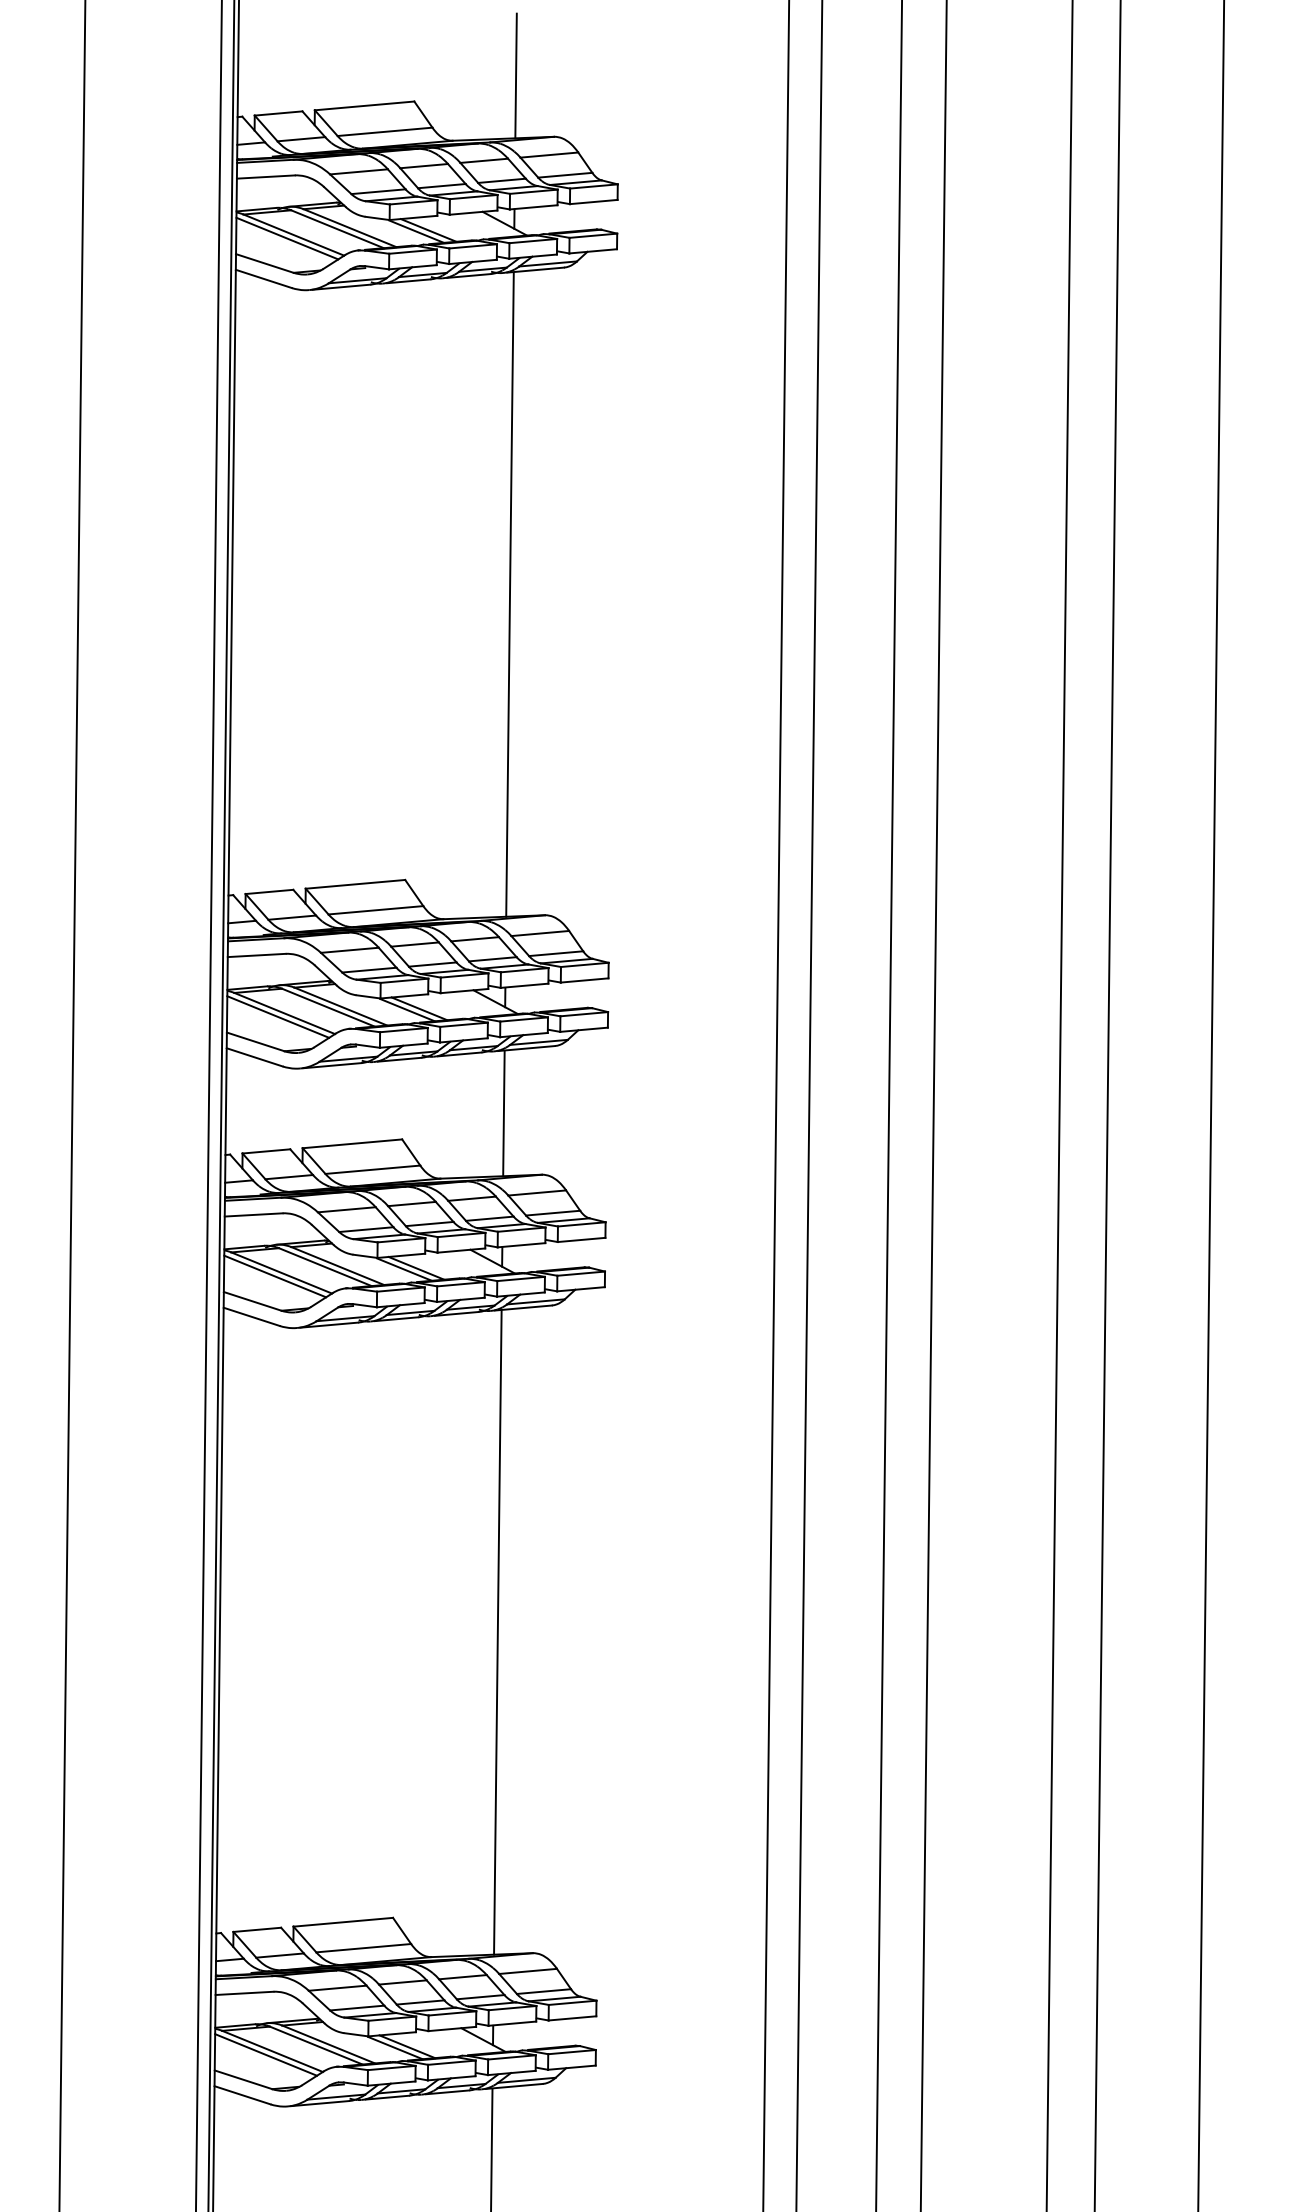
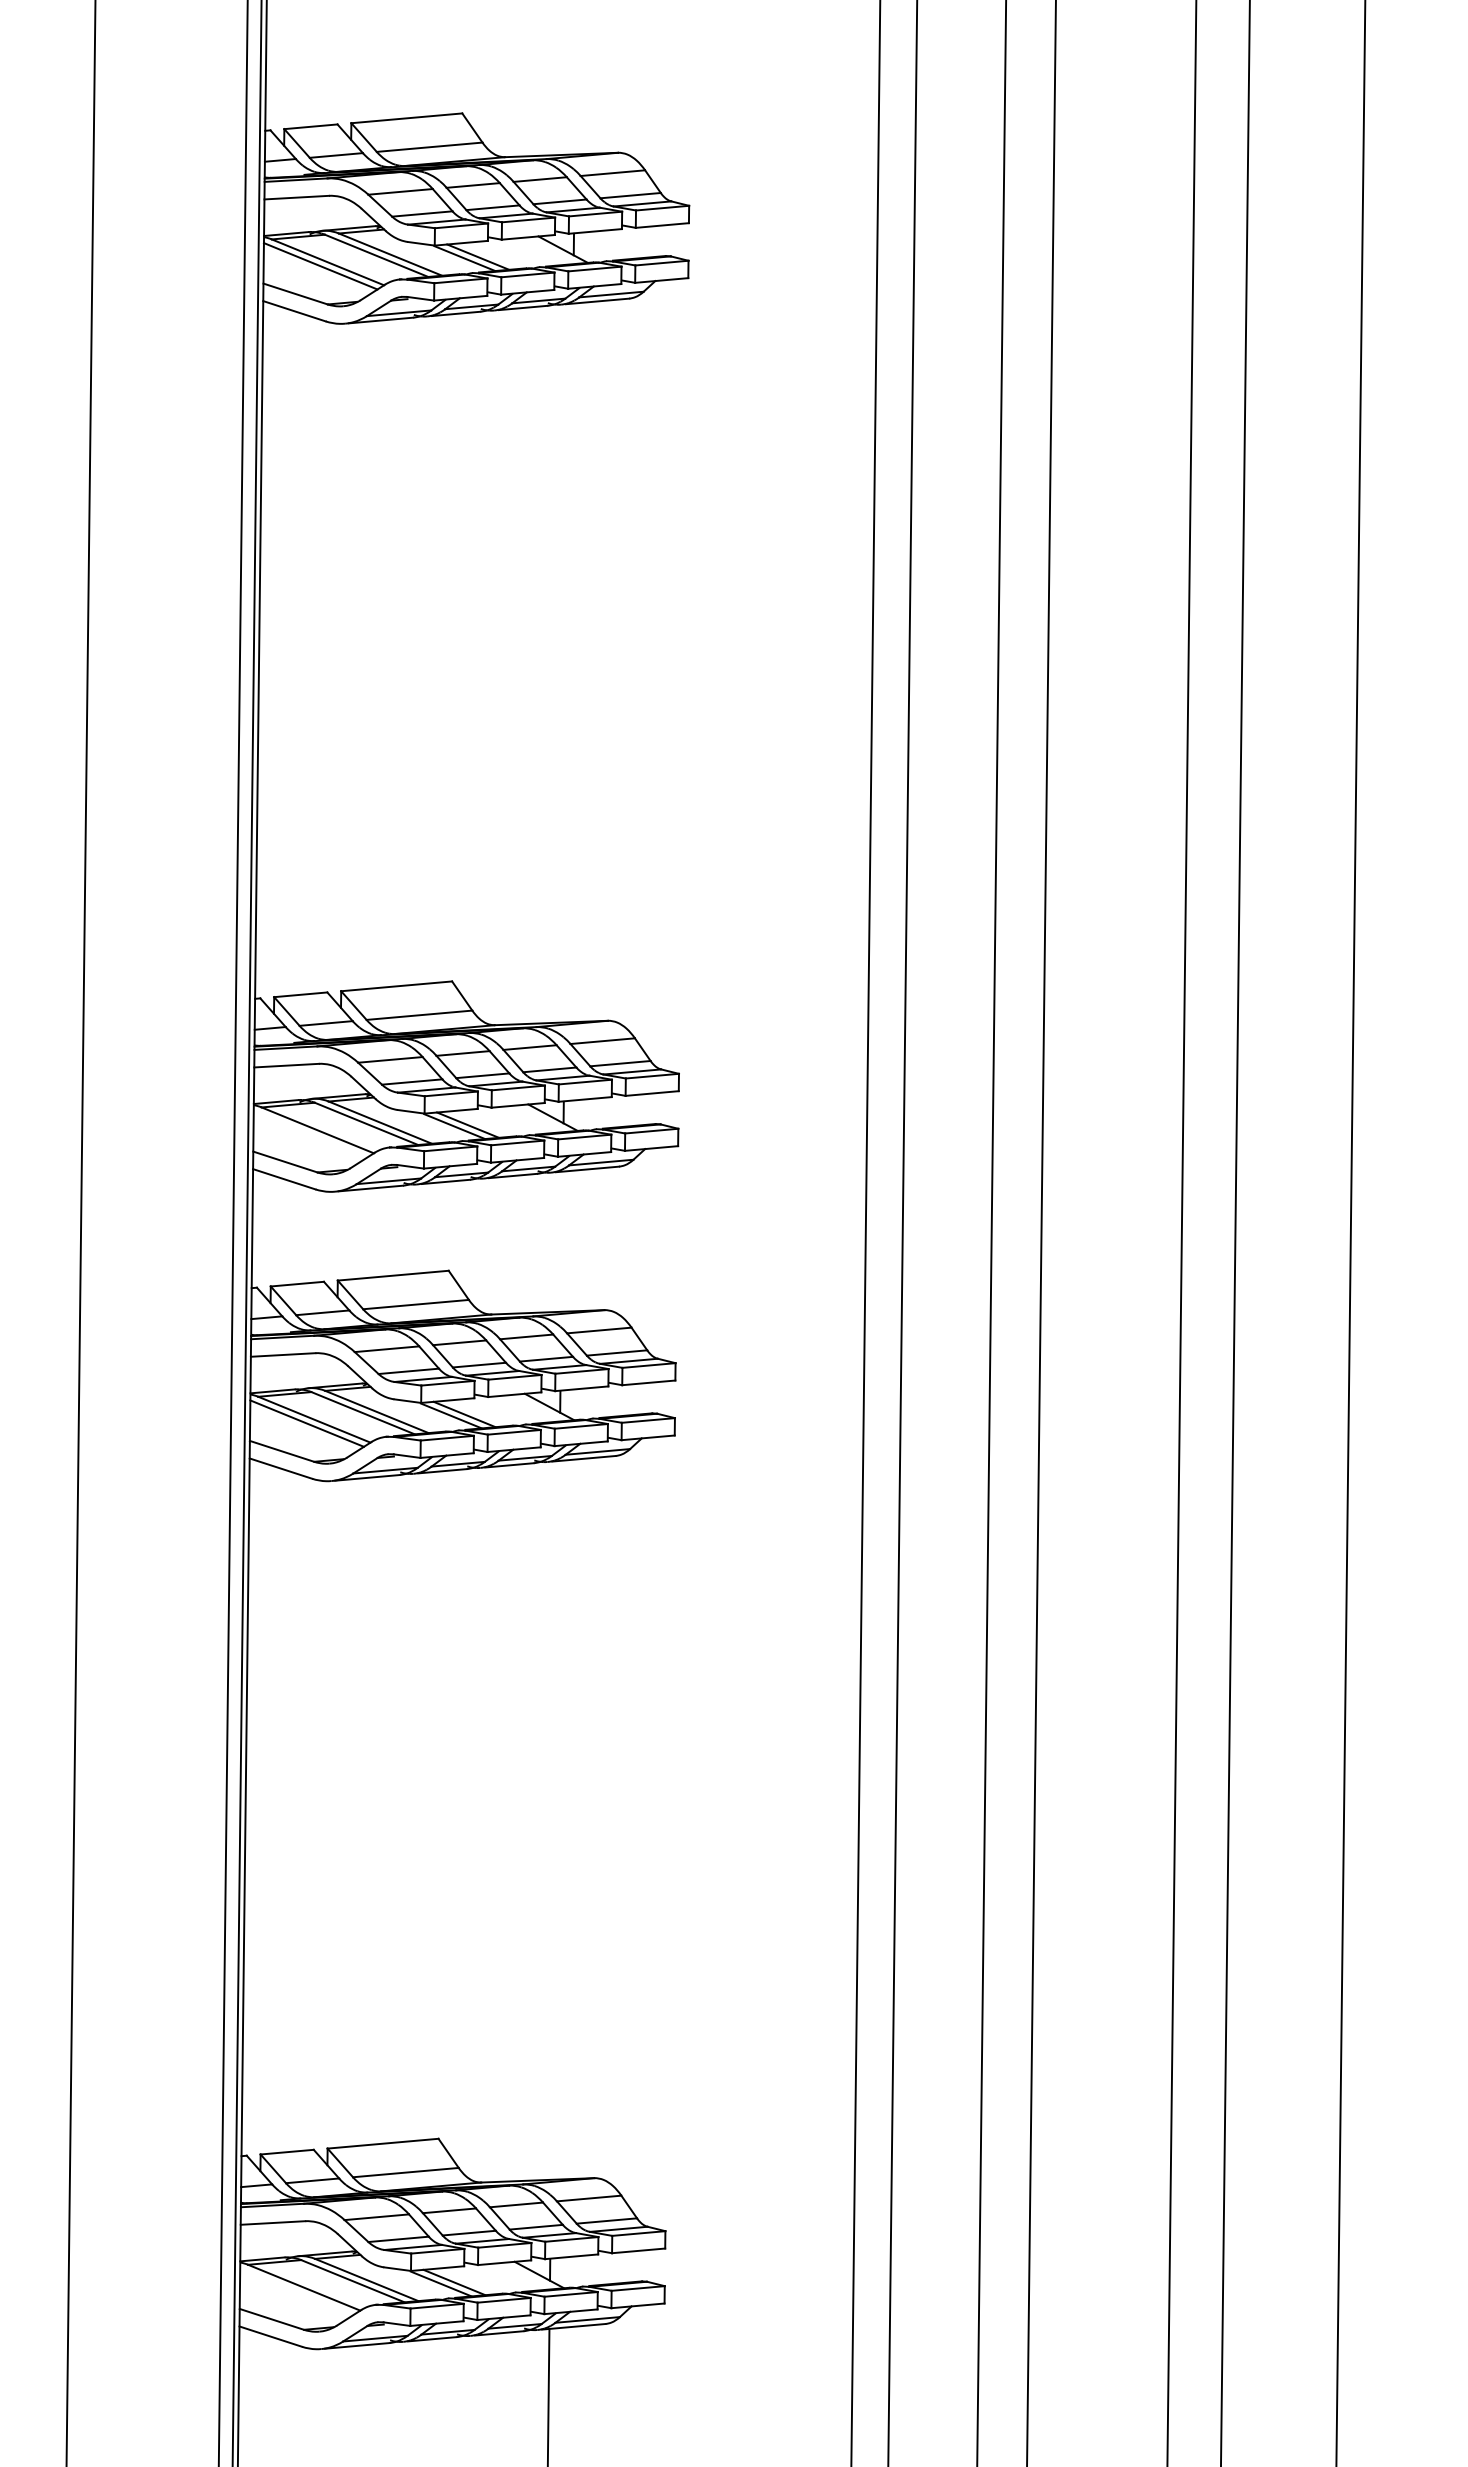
line: (515, 75) -> (575, 84), removed
line: (509, 594) -> (568, 663), removed
line: (278, 1017) -> (310, 1134), removed
line: (504, 1113) -> (562, 1241), removed
line: (497, 1632) -> (555, 1820), removed
line: (265, 2054) -> (296, 2291), removed

